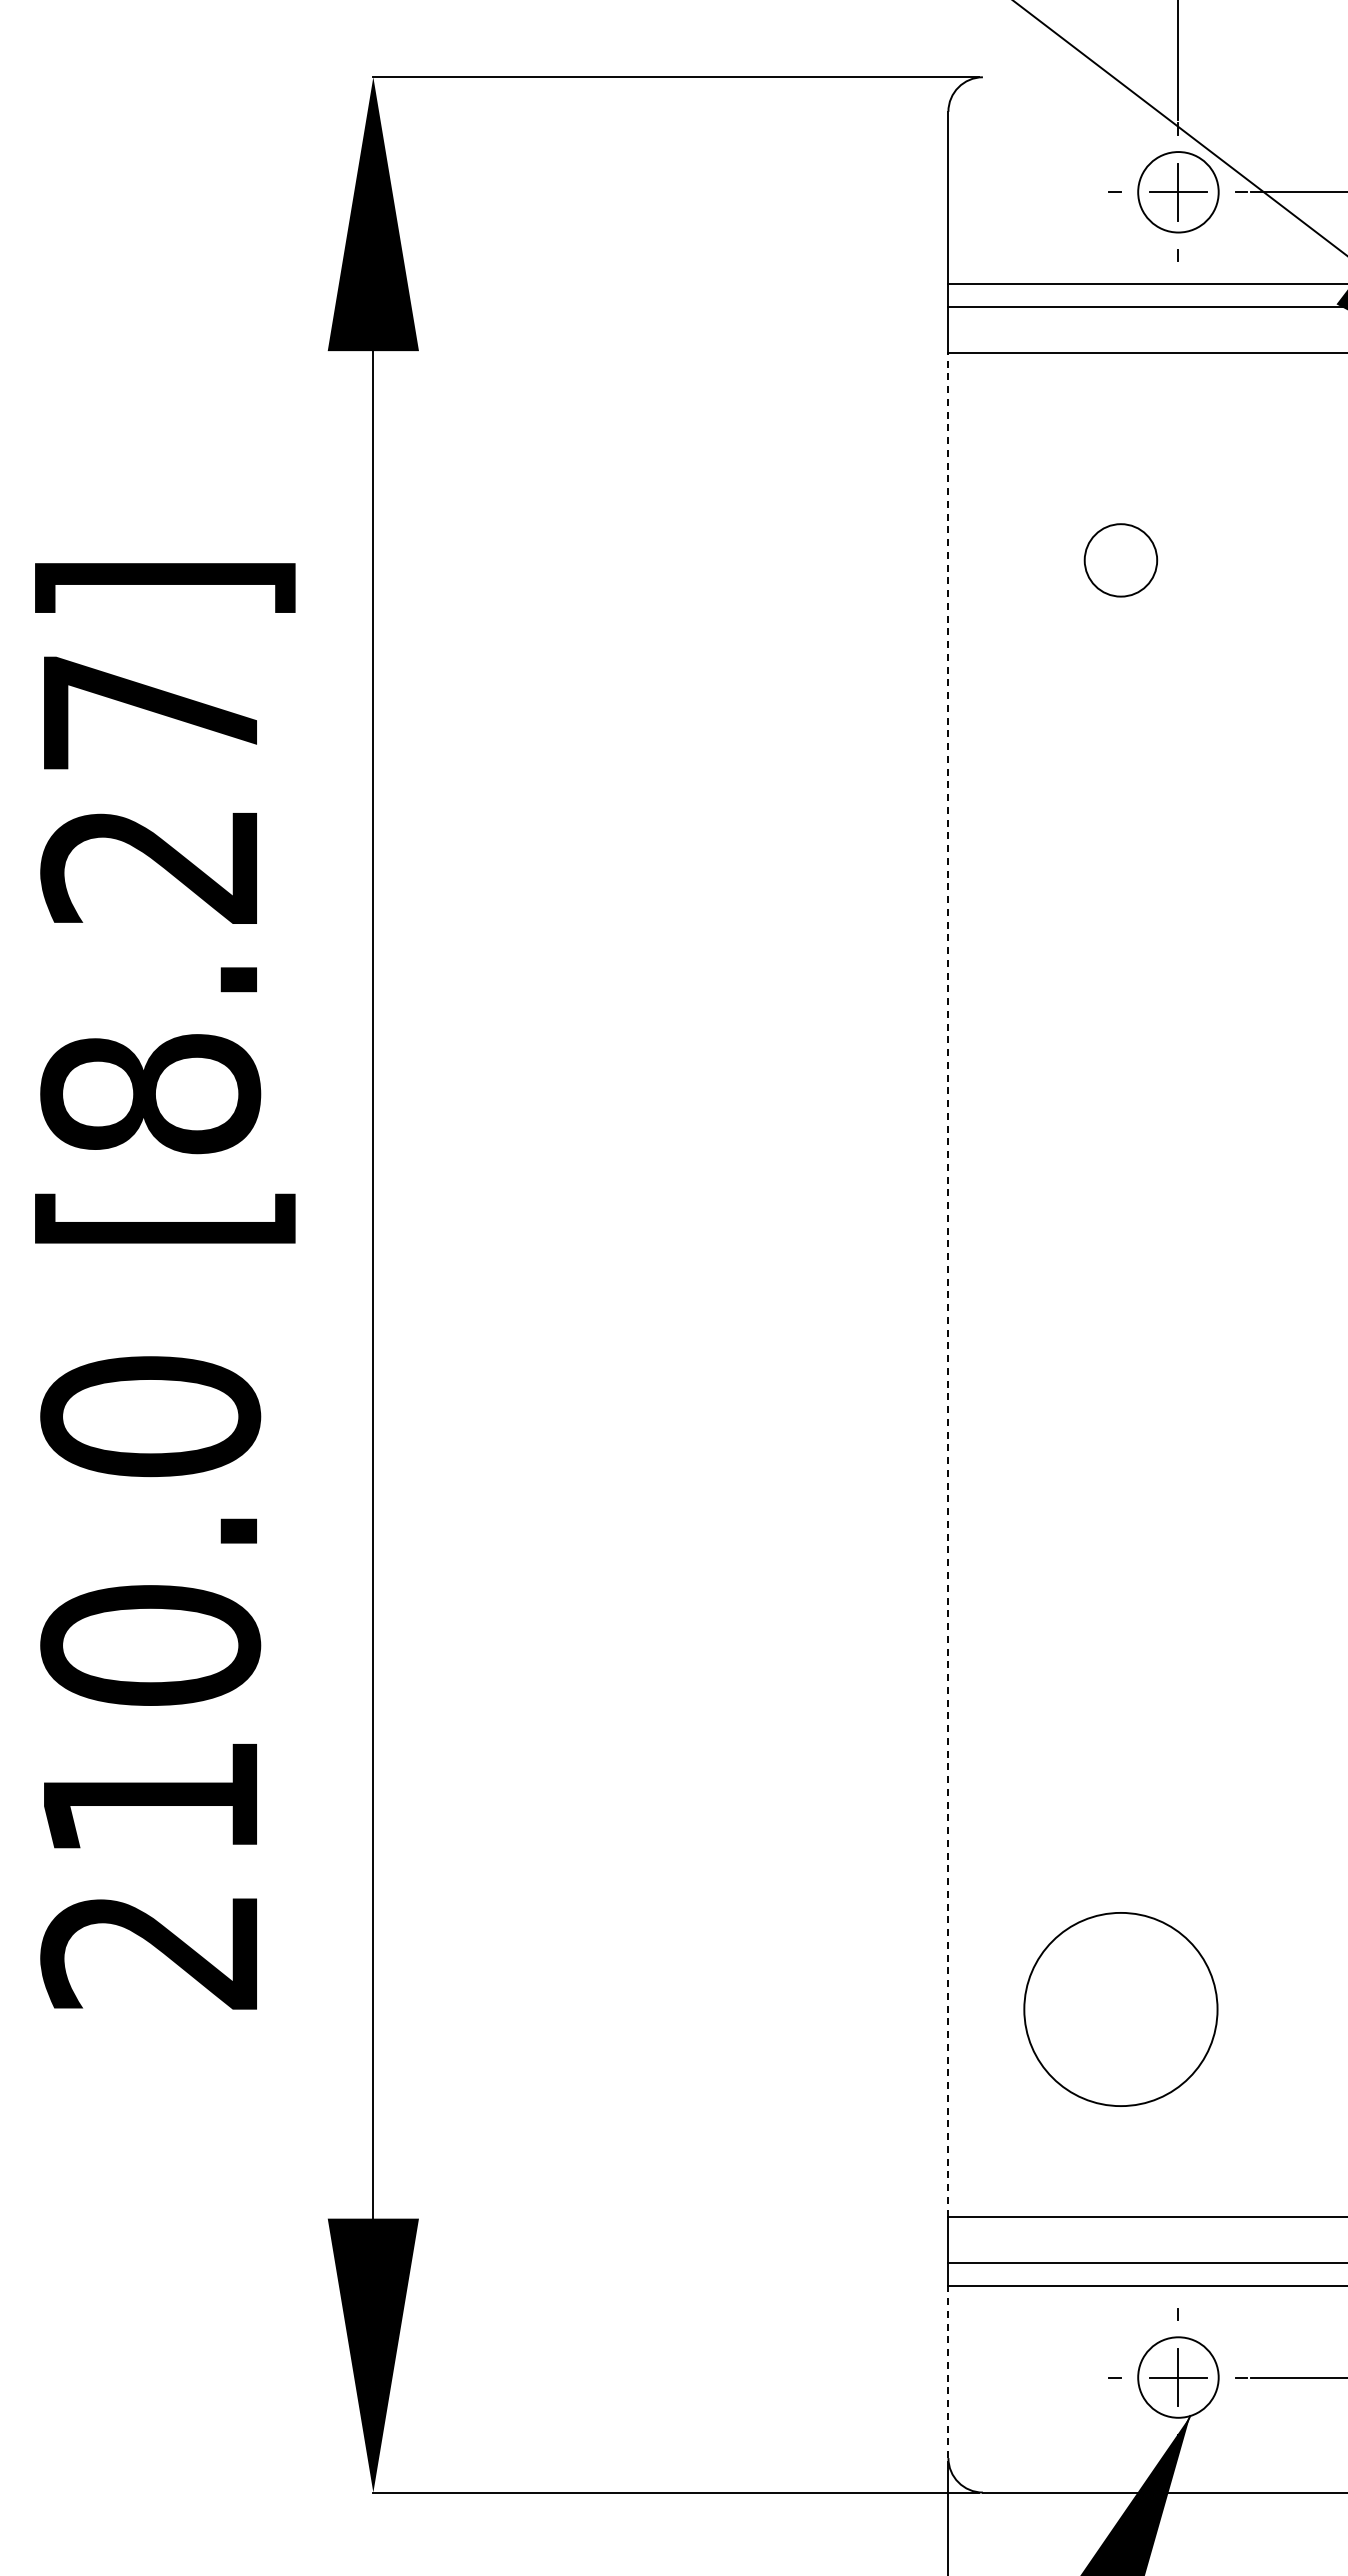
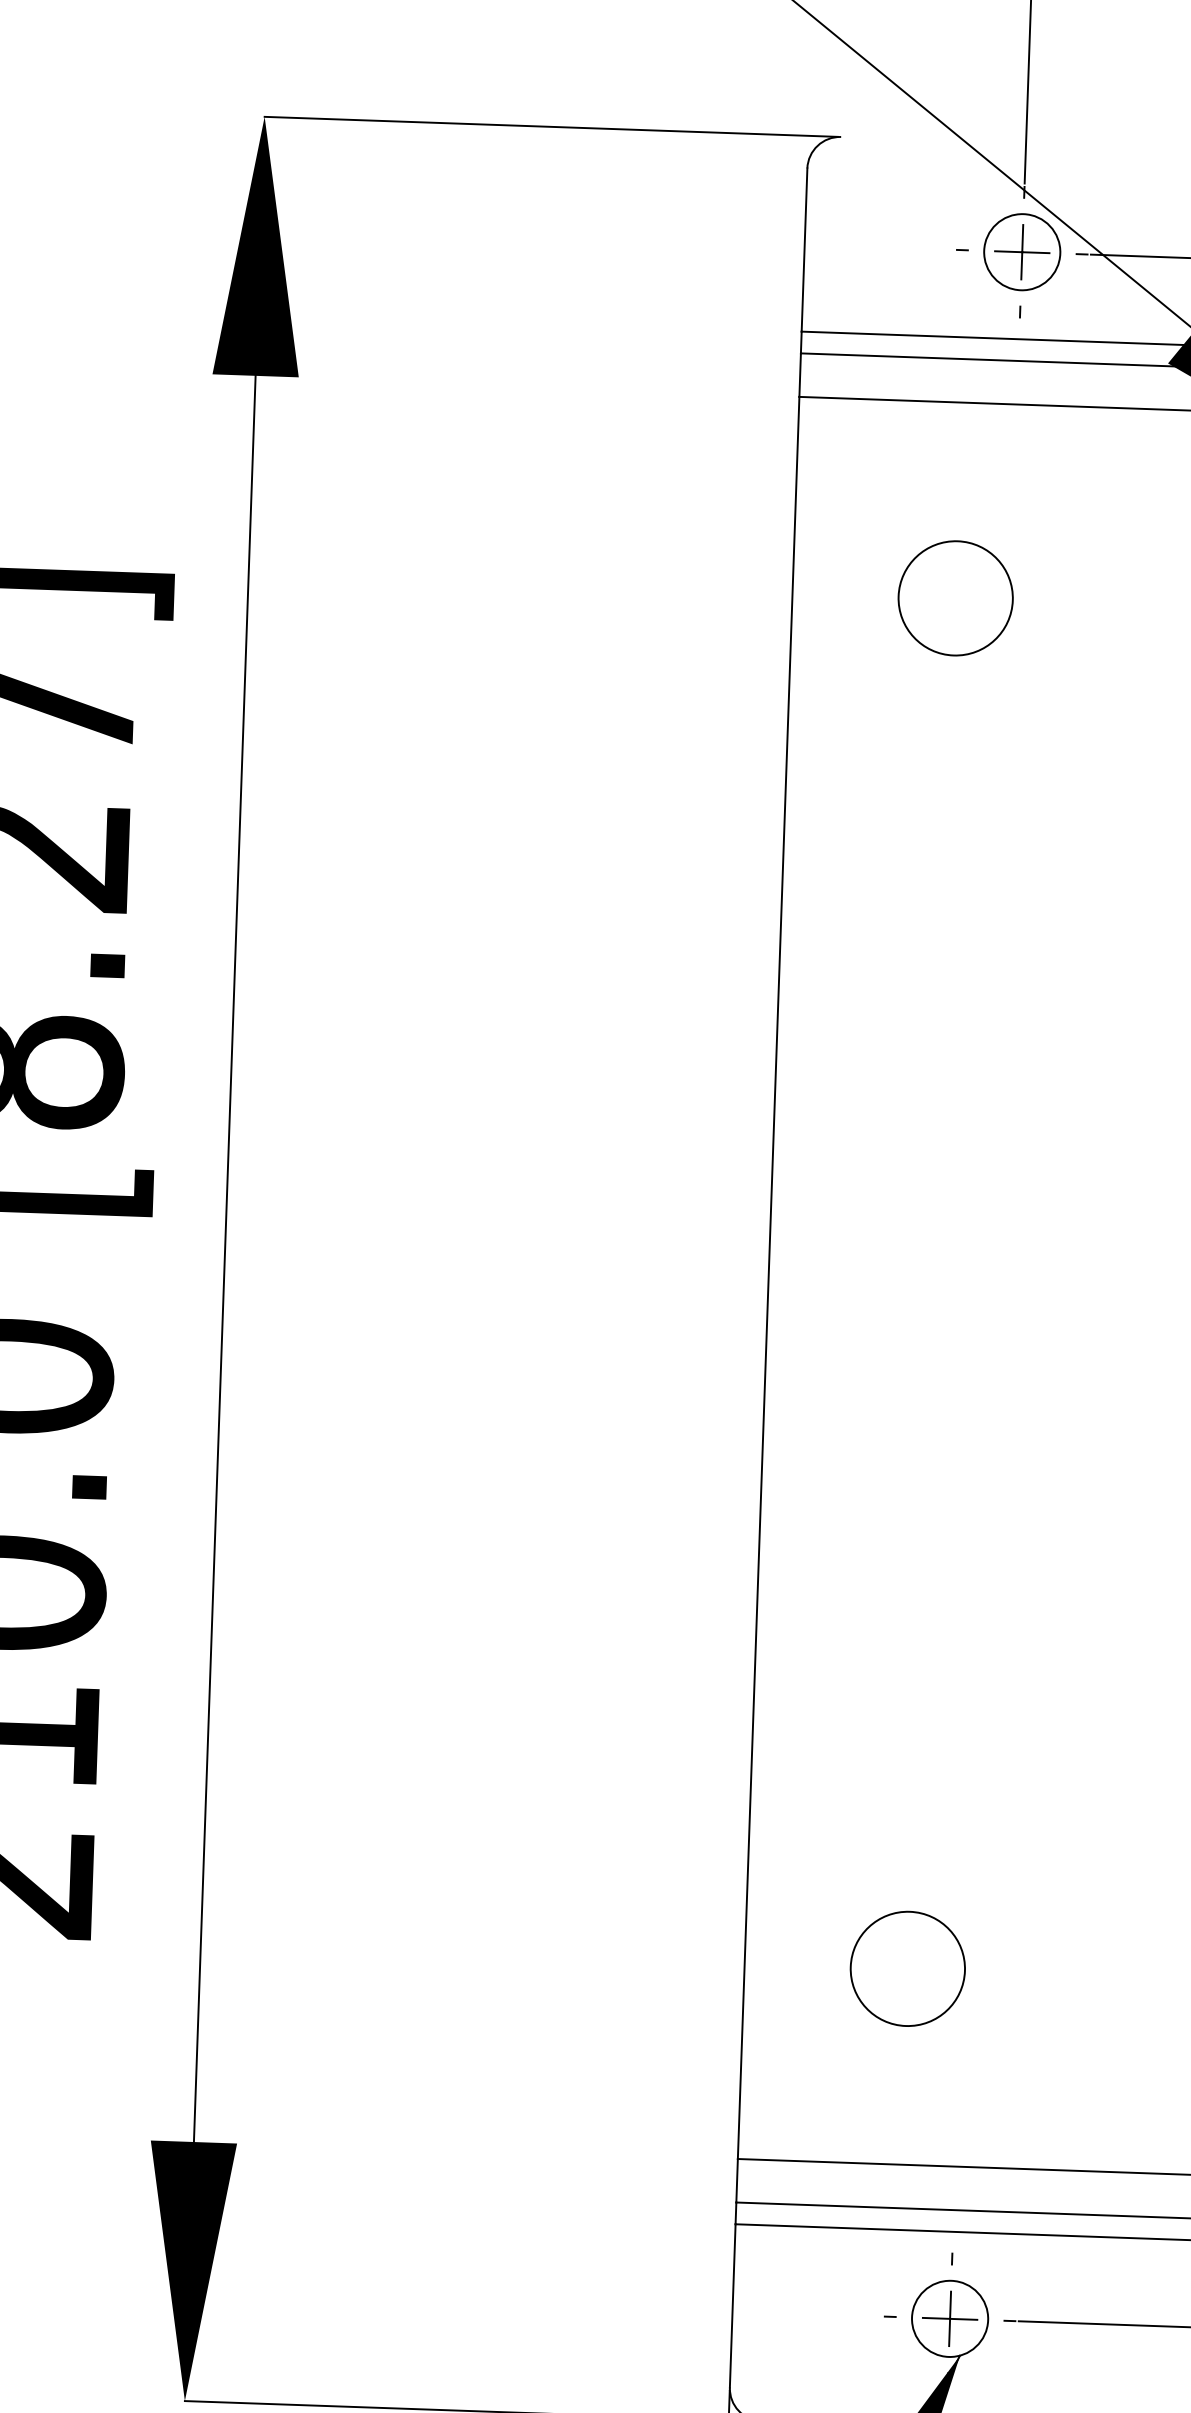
circle: (1120, 560) -> (955, 598), size x1.67
line: (948, 1284) -> (768, 1277), dashed -> solid
circle: (1120, 2009) -> (907, 1968), size x0.62
line: (948, 2371) -> (732, 2305), dashed -> solid

